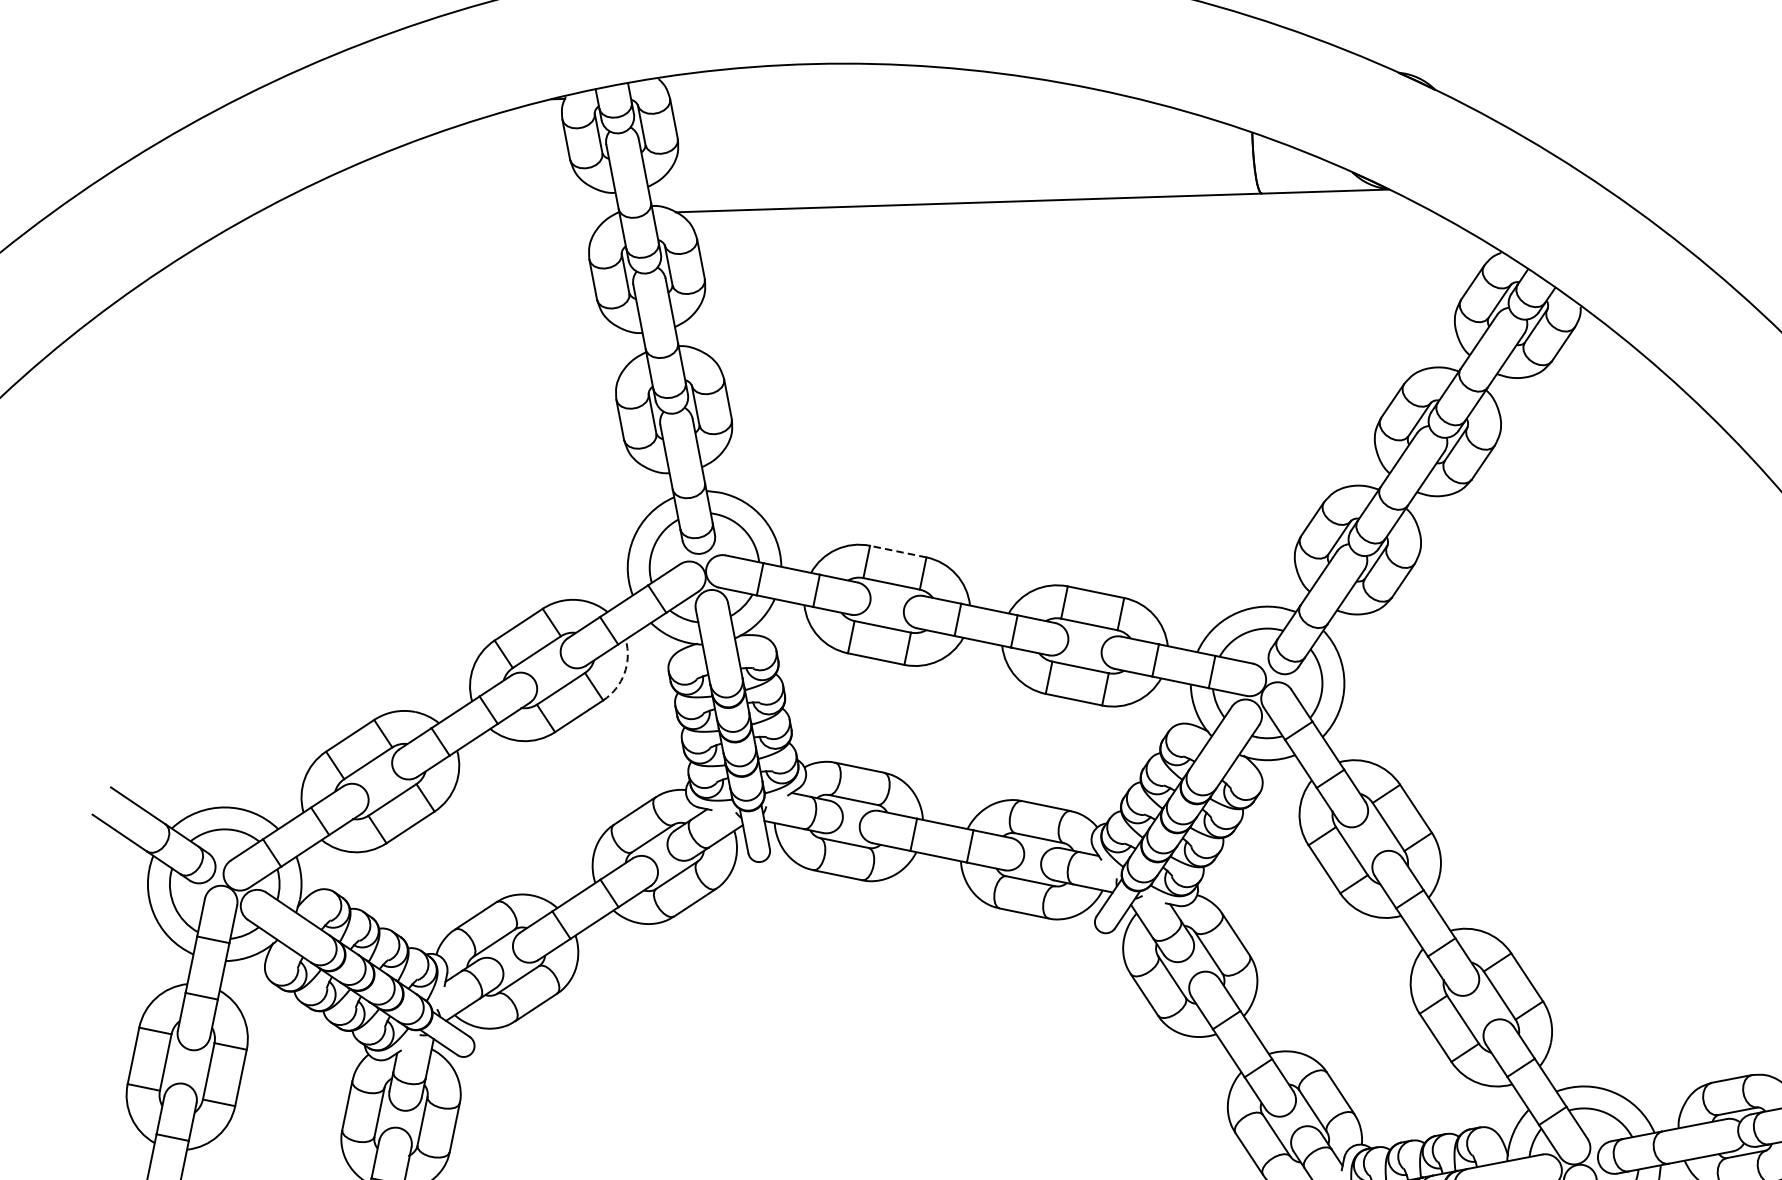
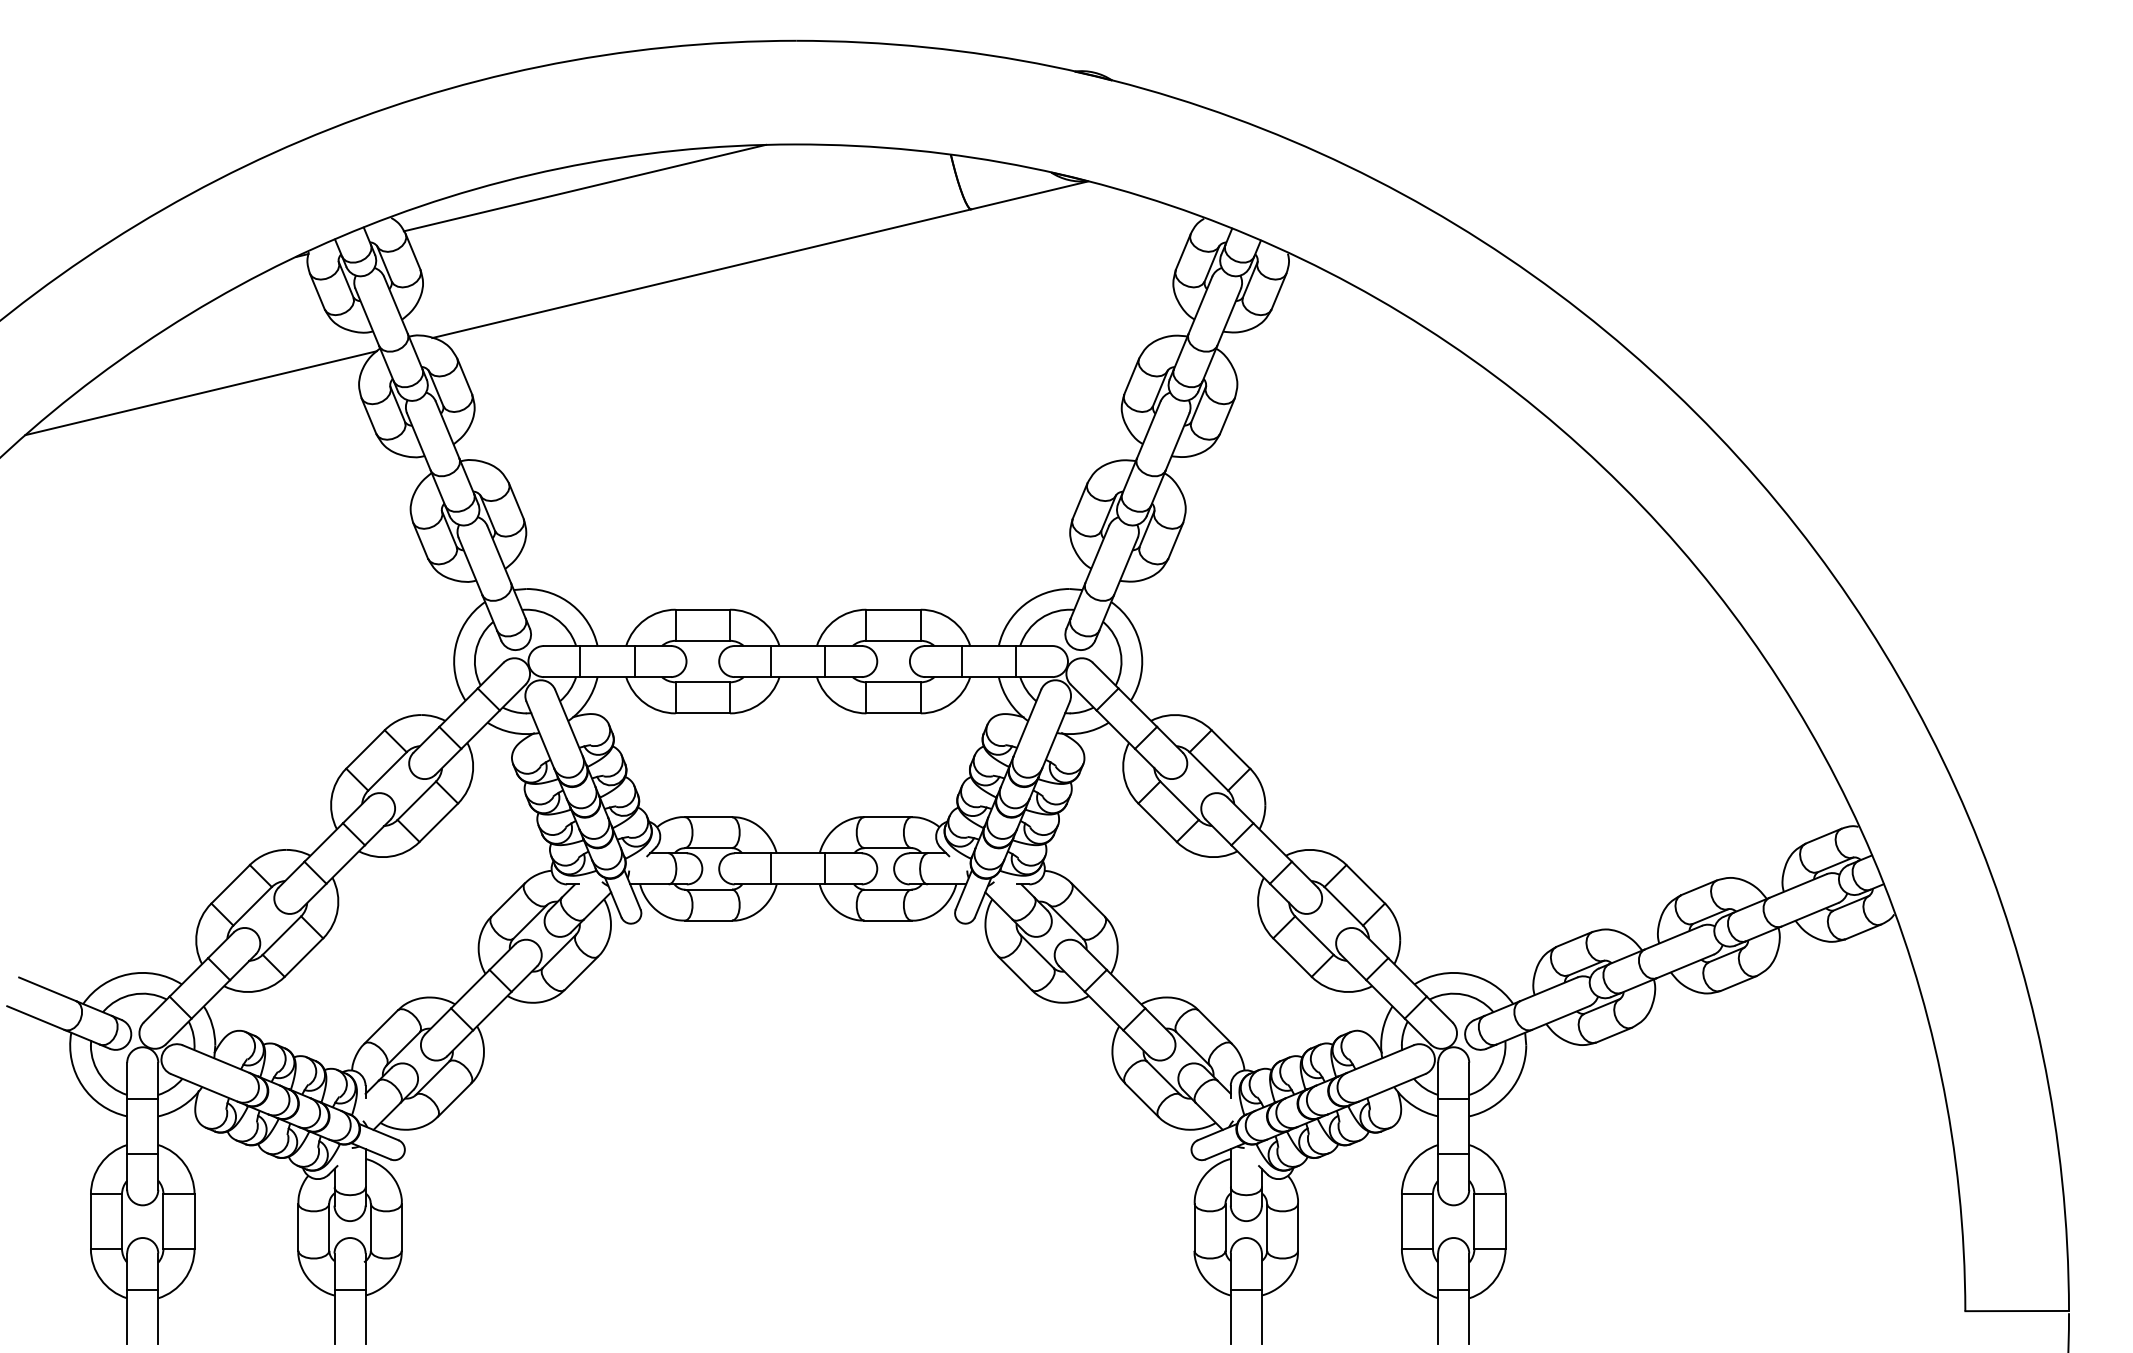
line: (865, 88) -> (584, 187), added
line: (423, 220) -> (200, 393), added
line: (897, 551) -> (702, 609), dashed -> solid
arc: (624, 673) -> (472, 774), dashed -> solid

